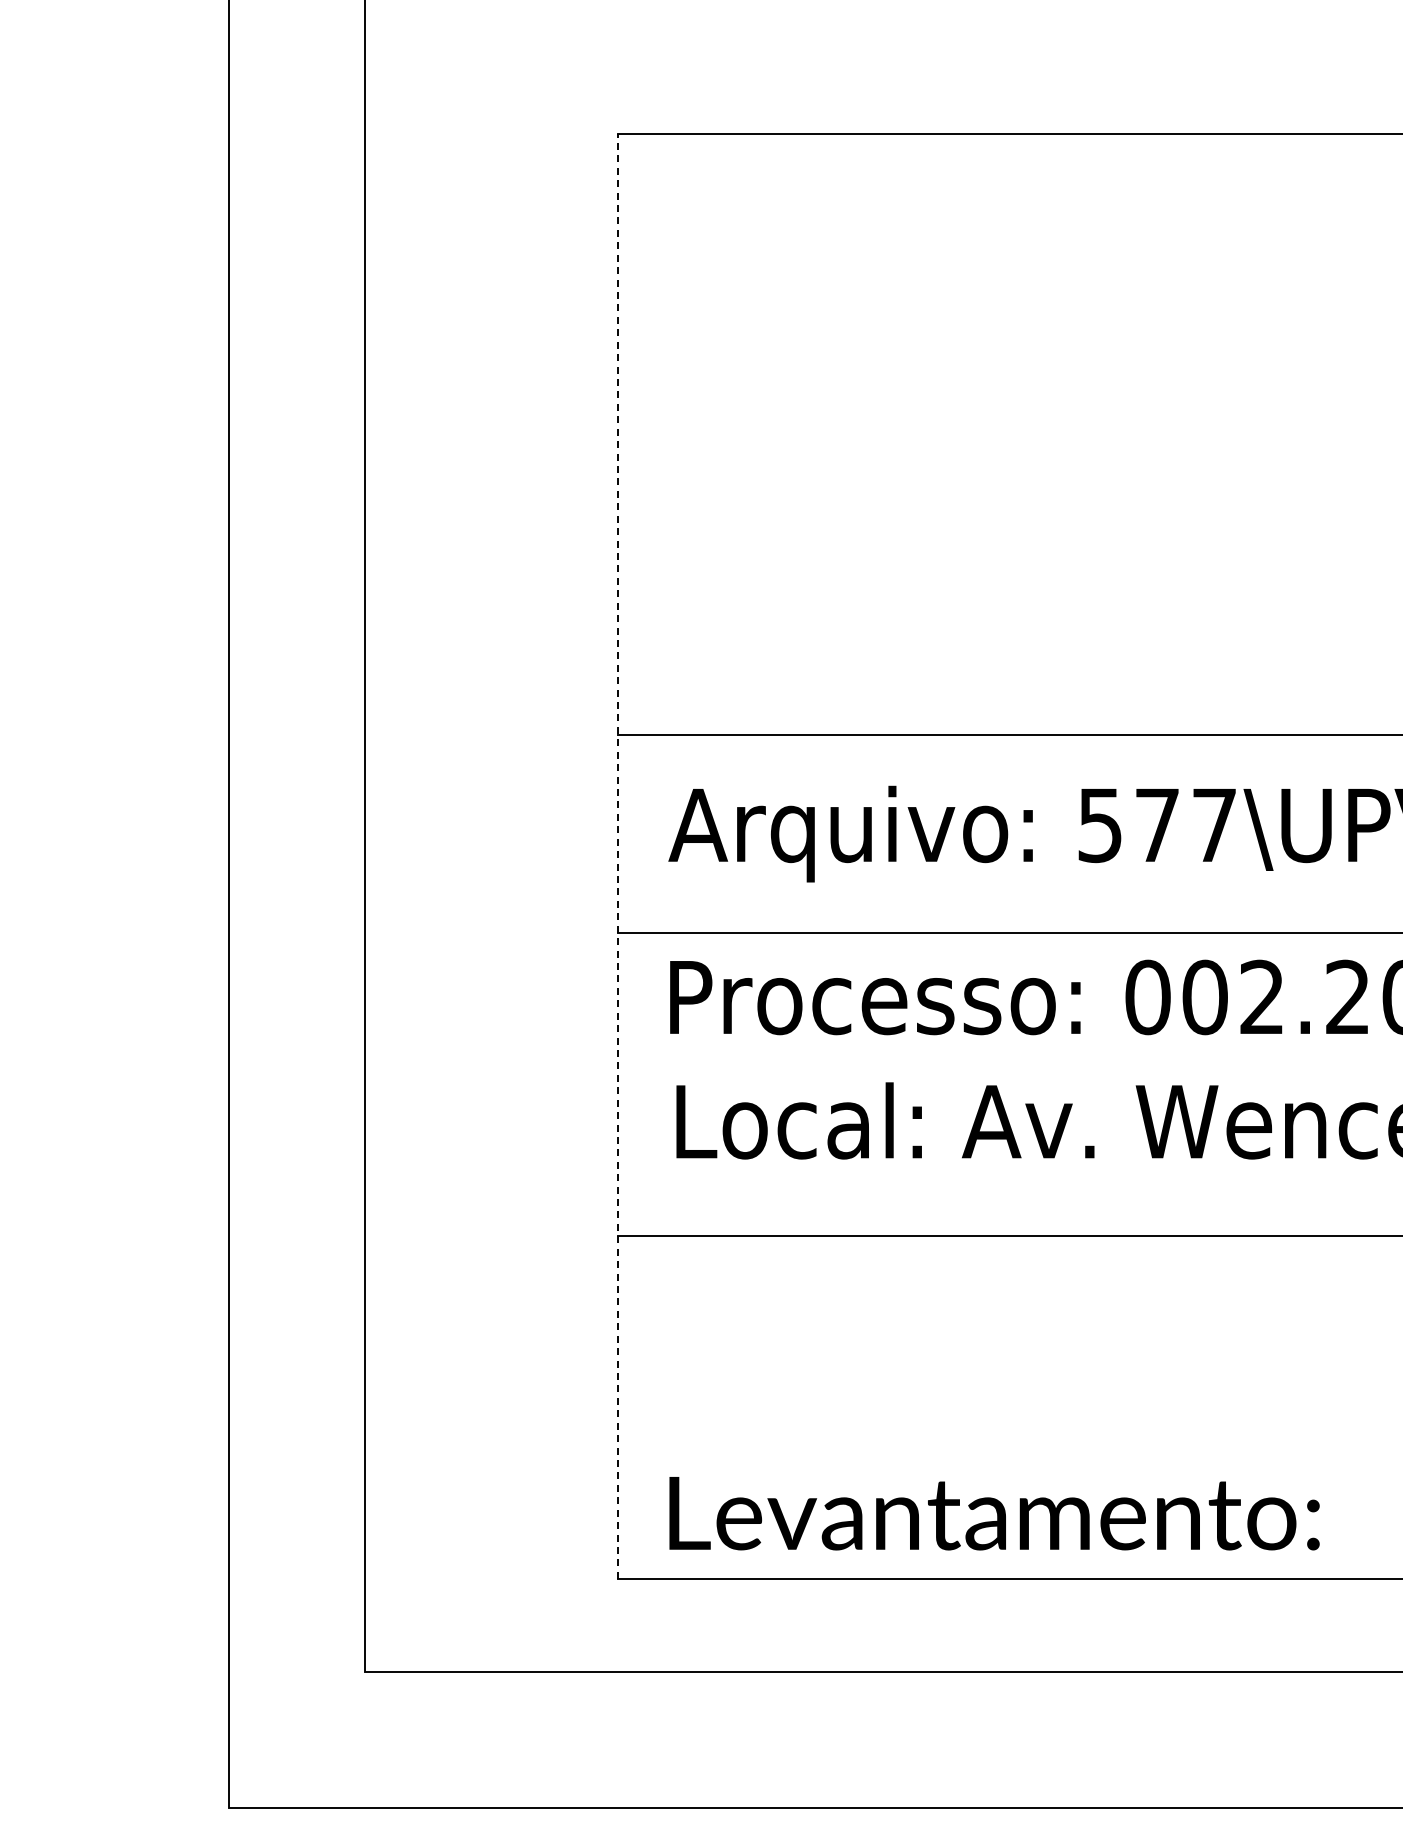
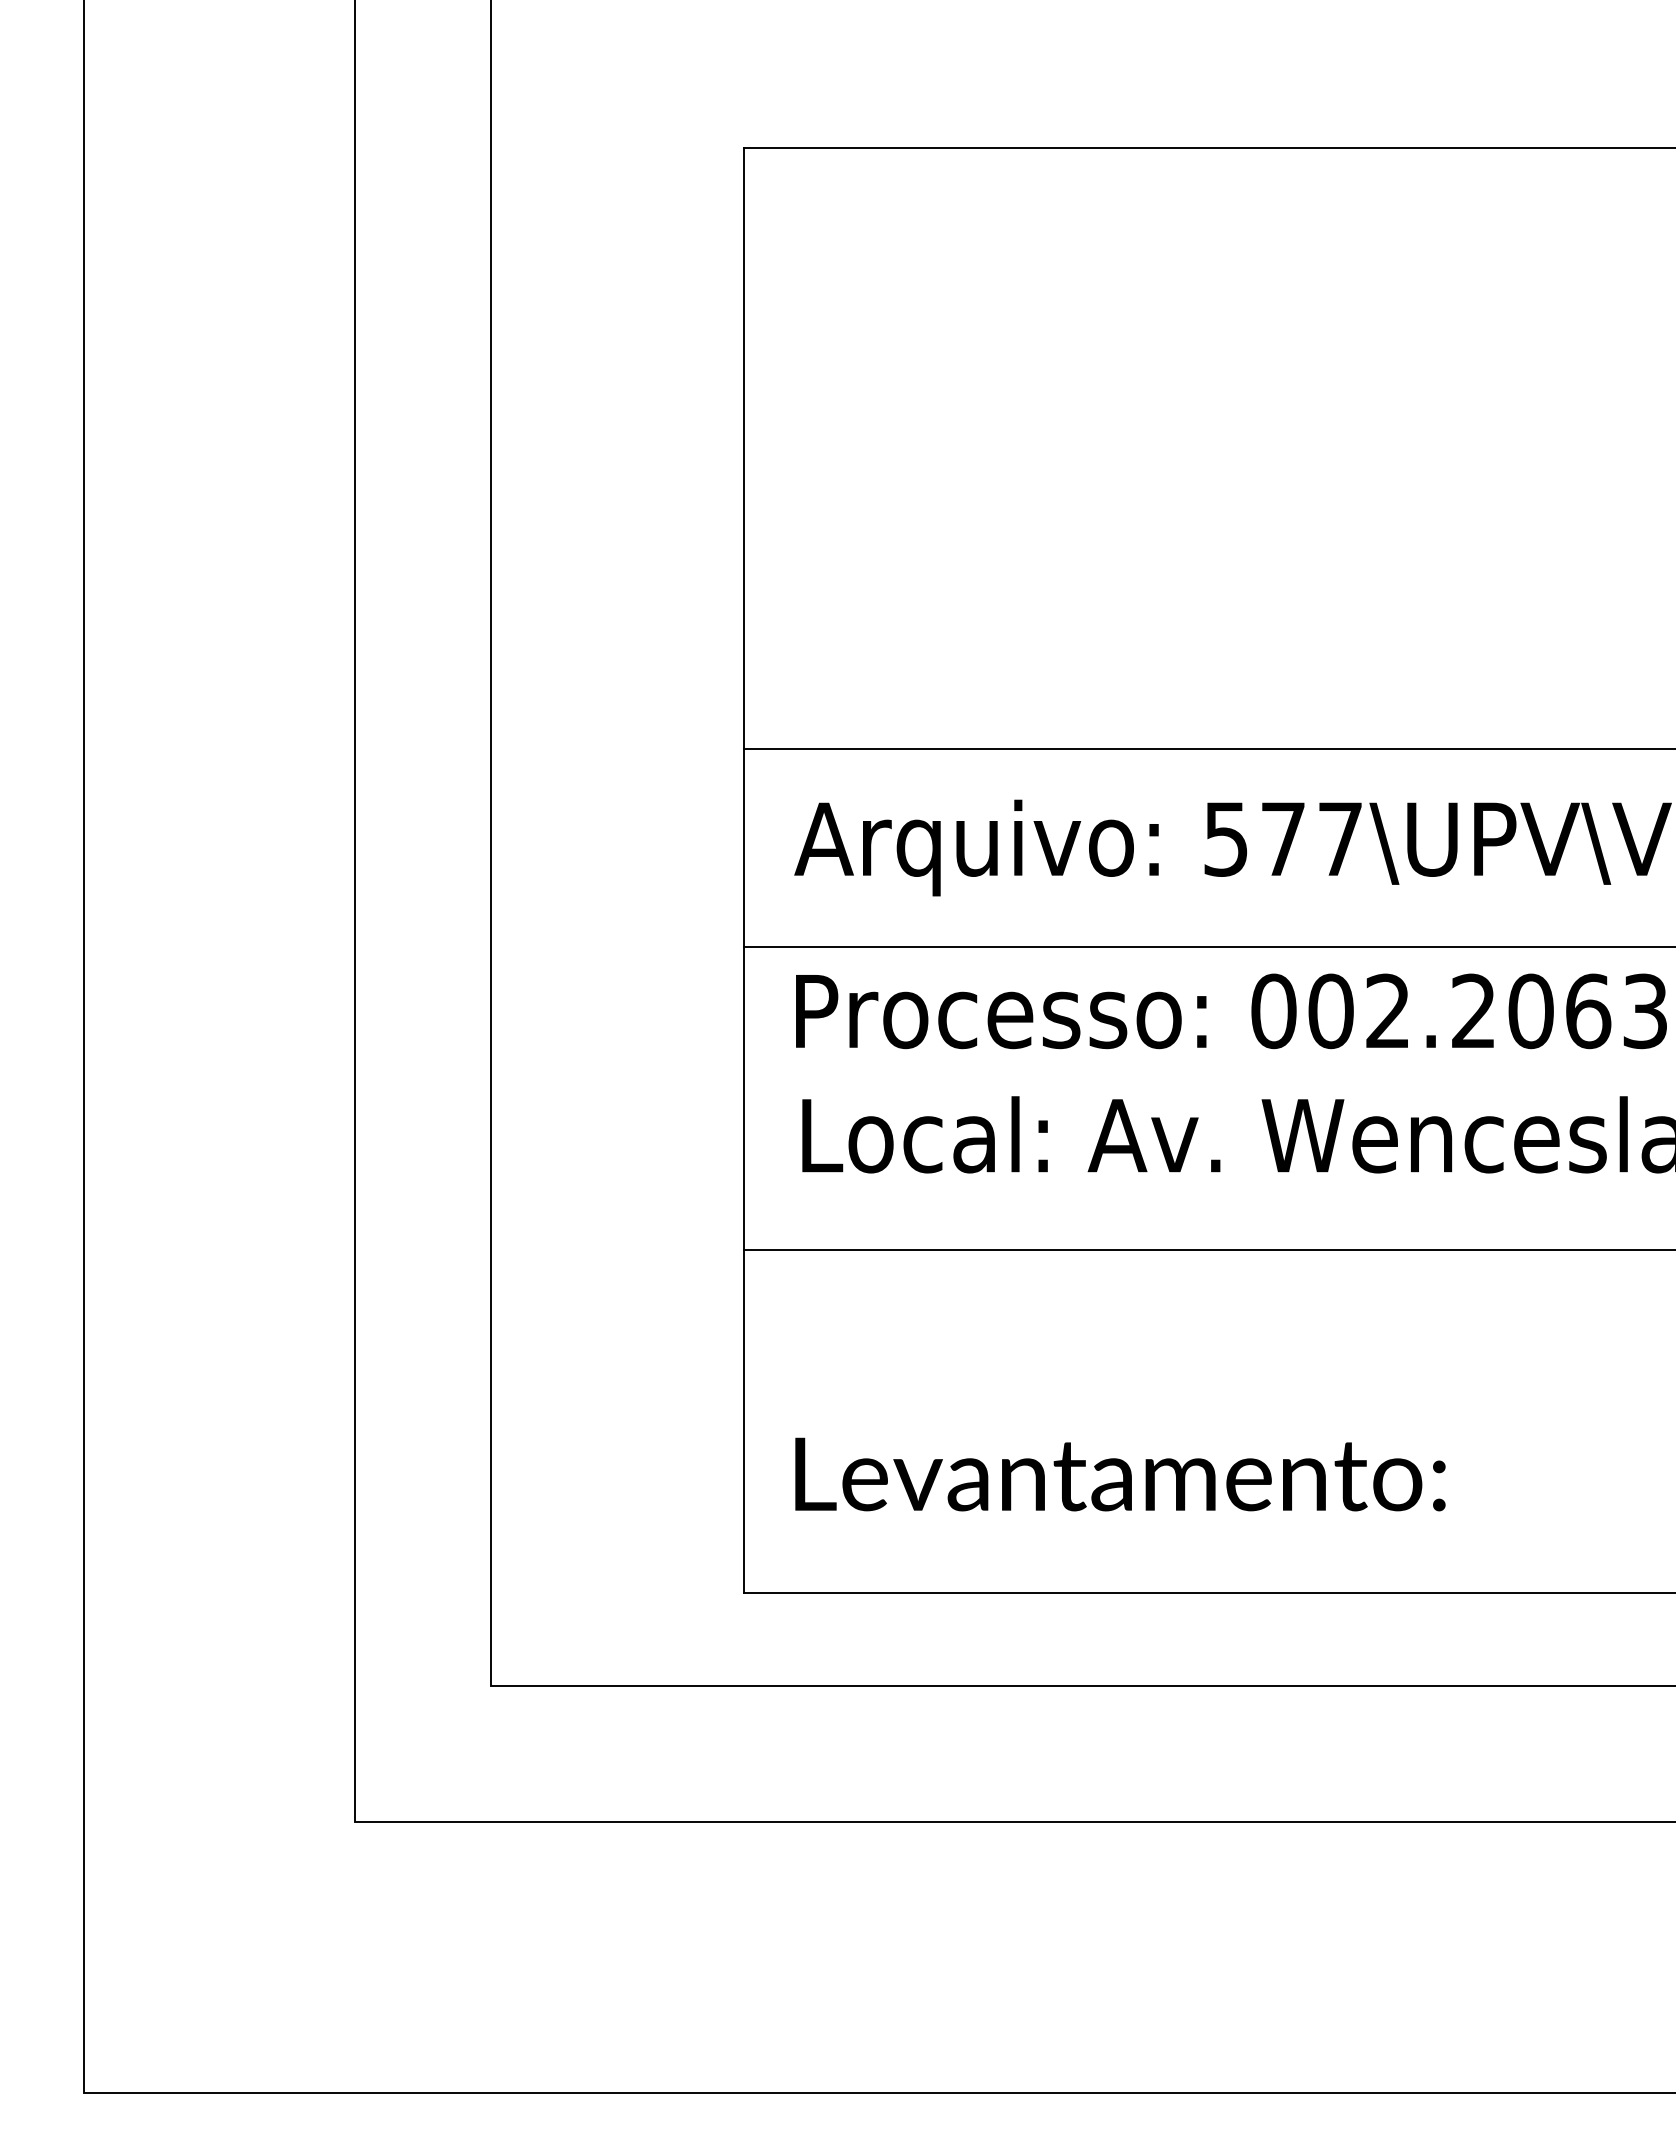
line: (617, 855) -> (743, 869), dashed -> solid
text: (994, 1513) -> (1120, 1474), moved

